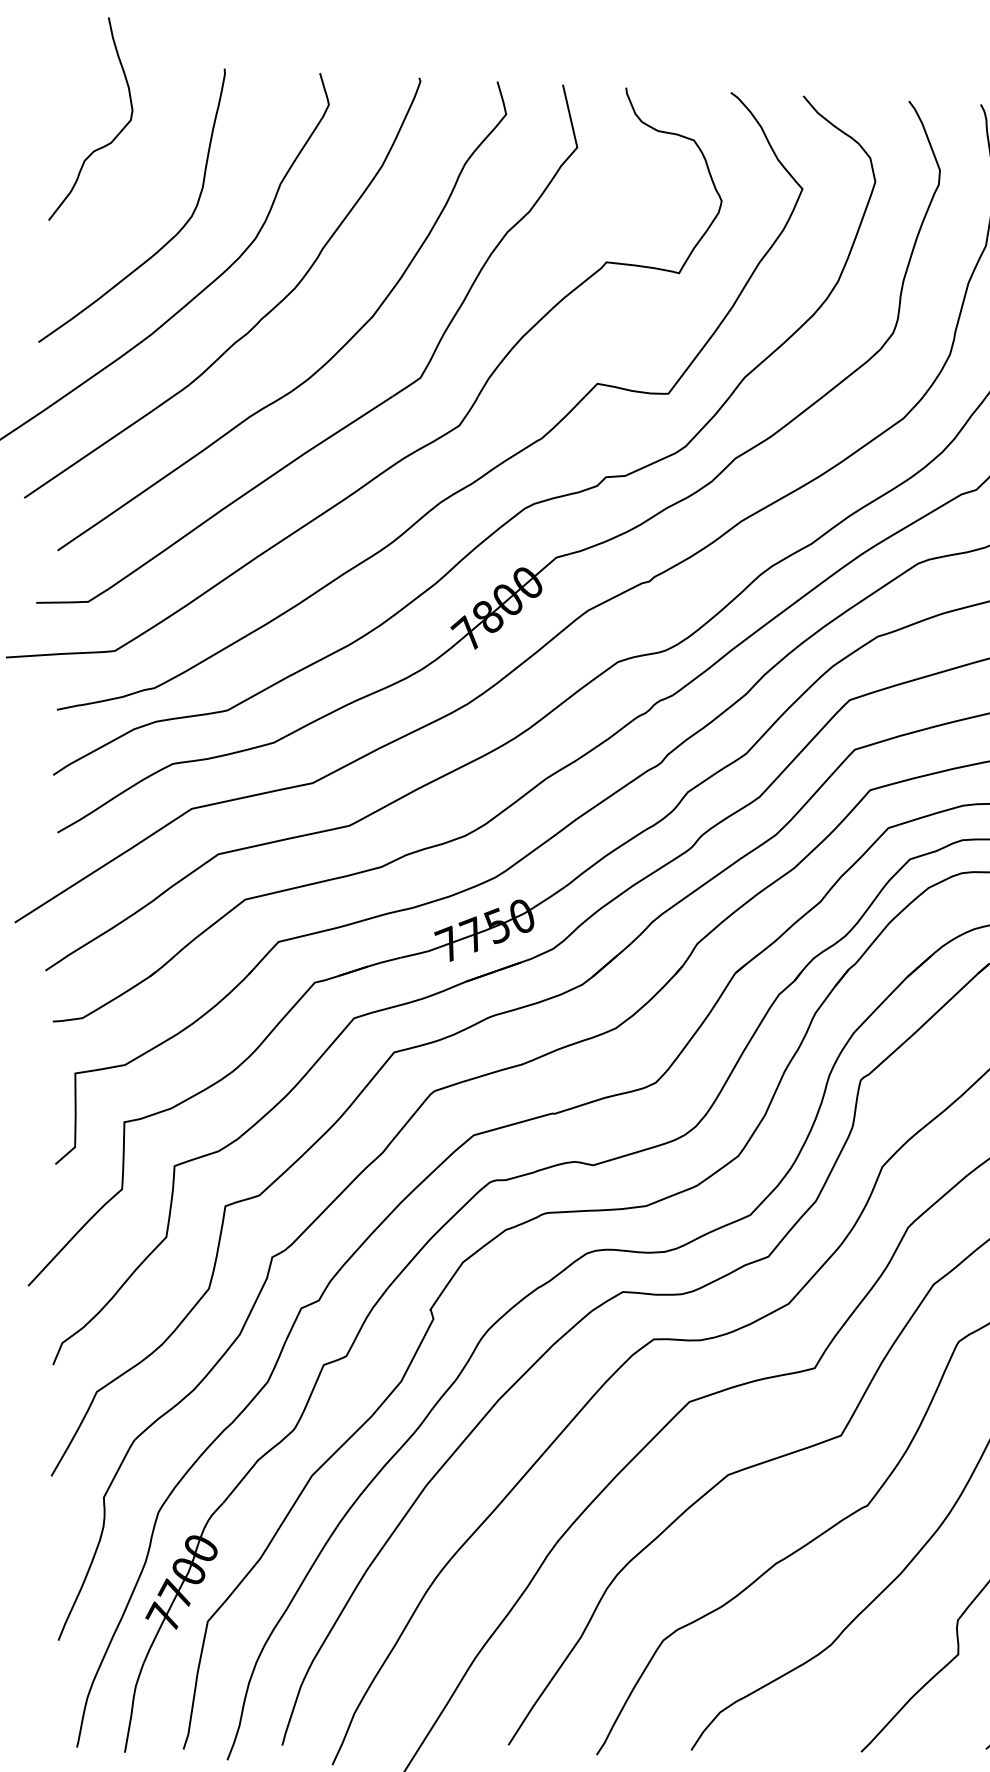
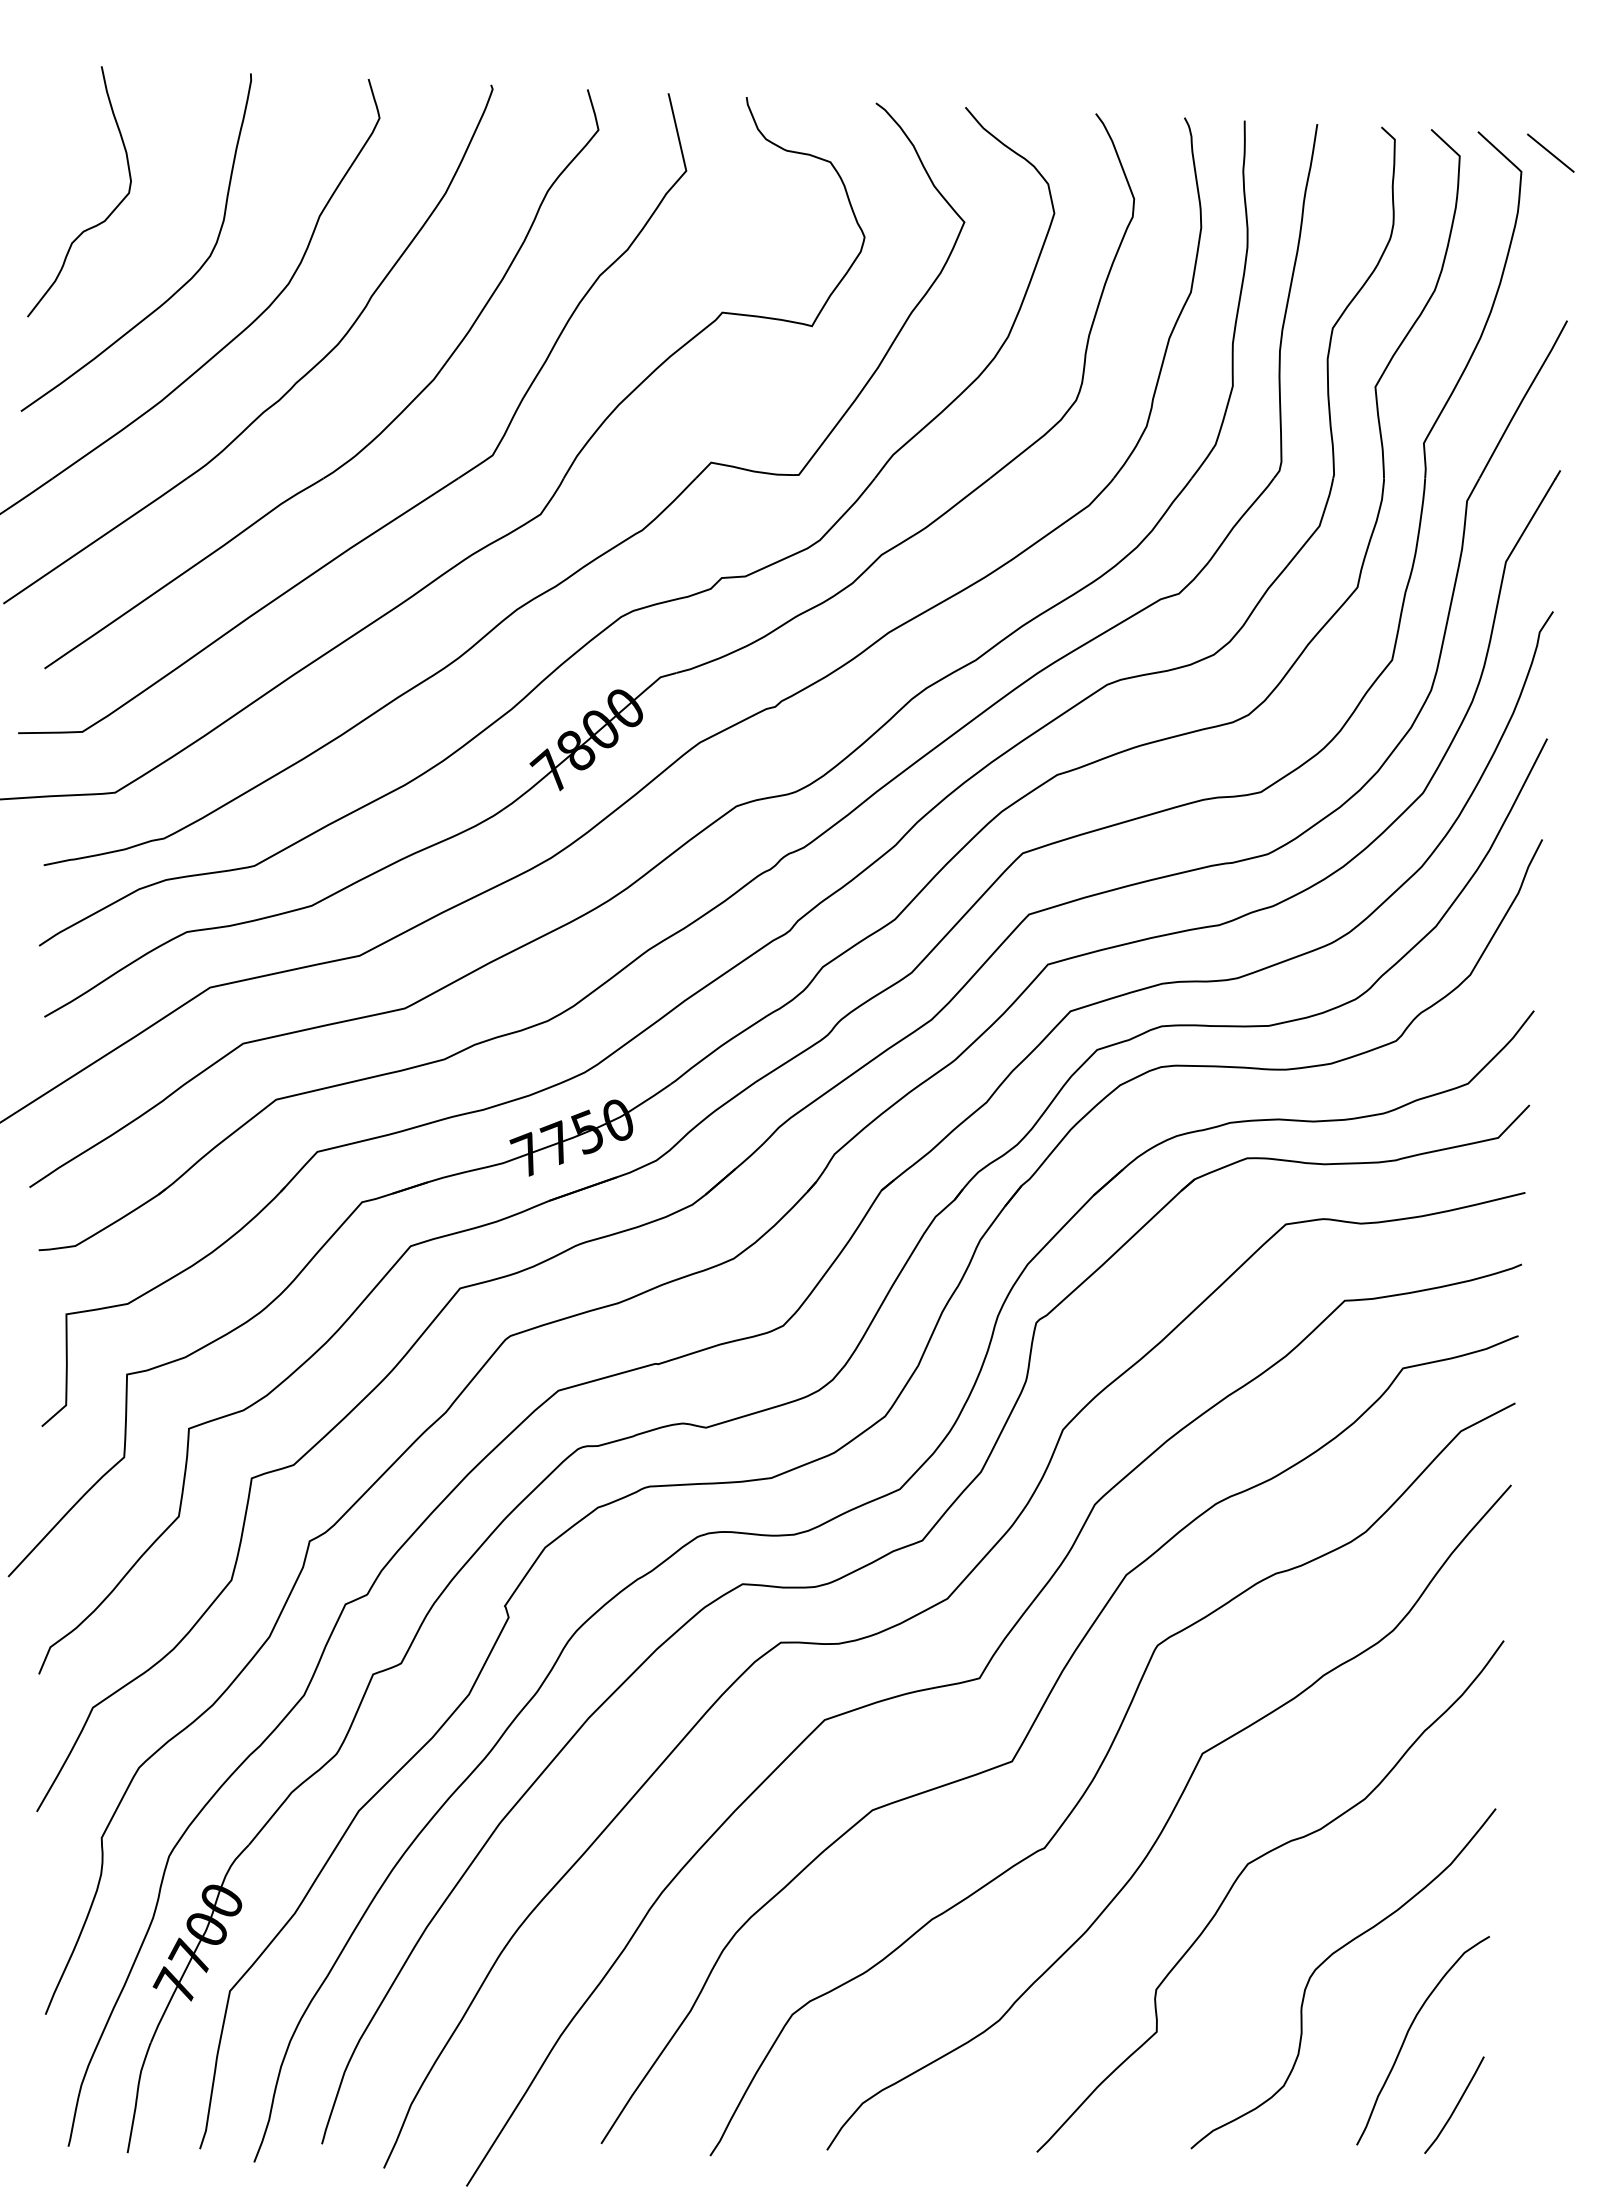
curve: (104, 145) -> (96, 224), moved

